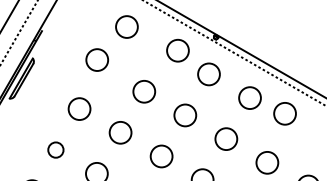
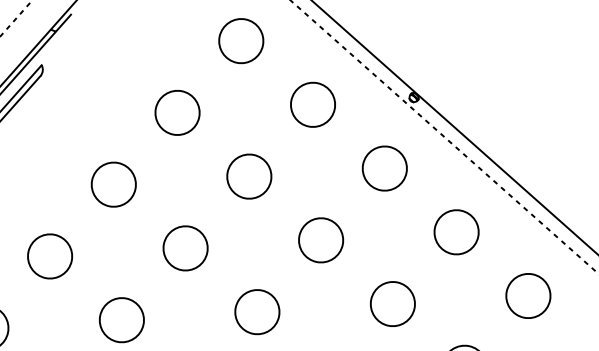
circle: (177, 50) -> (312, 104), moved
circle: (96, 59) -> (176, 111), moved
circle: (284, 113) -> (527, 295), moved
circle: (55, 149) -> (49, 255), size x1.43

